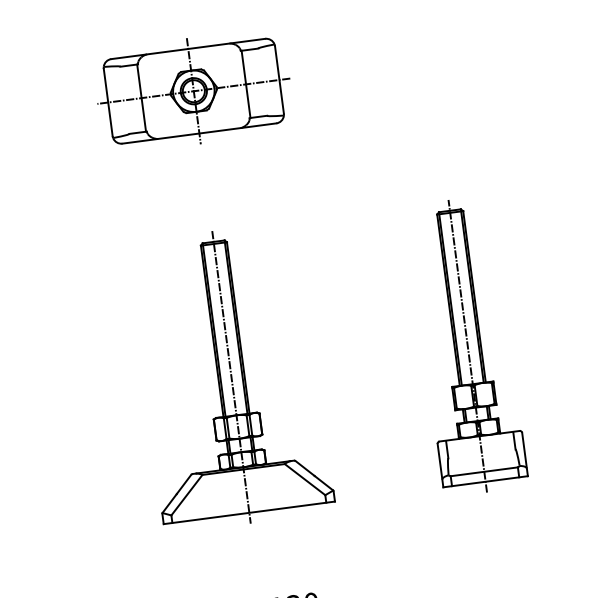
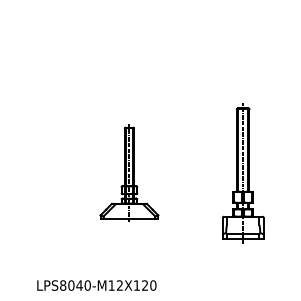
part: (193, 91) -> (129, 35), removed
part: (231, 377) -> (129, 173), size x0.7

